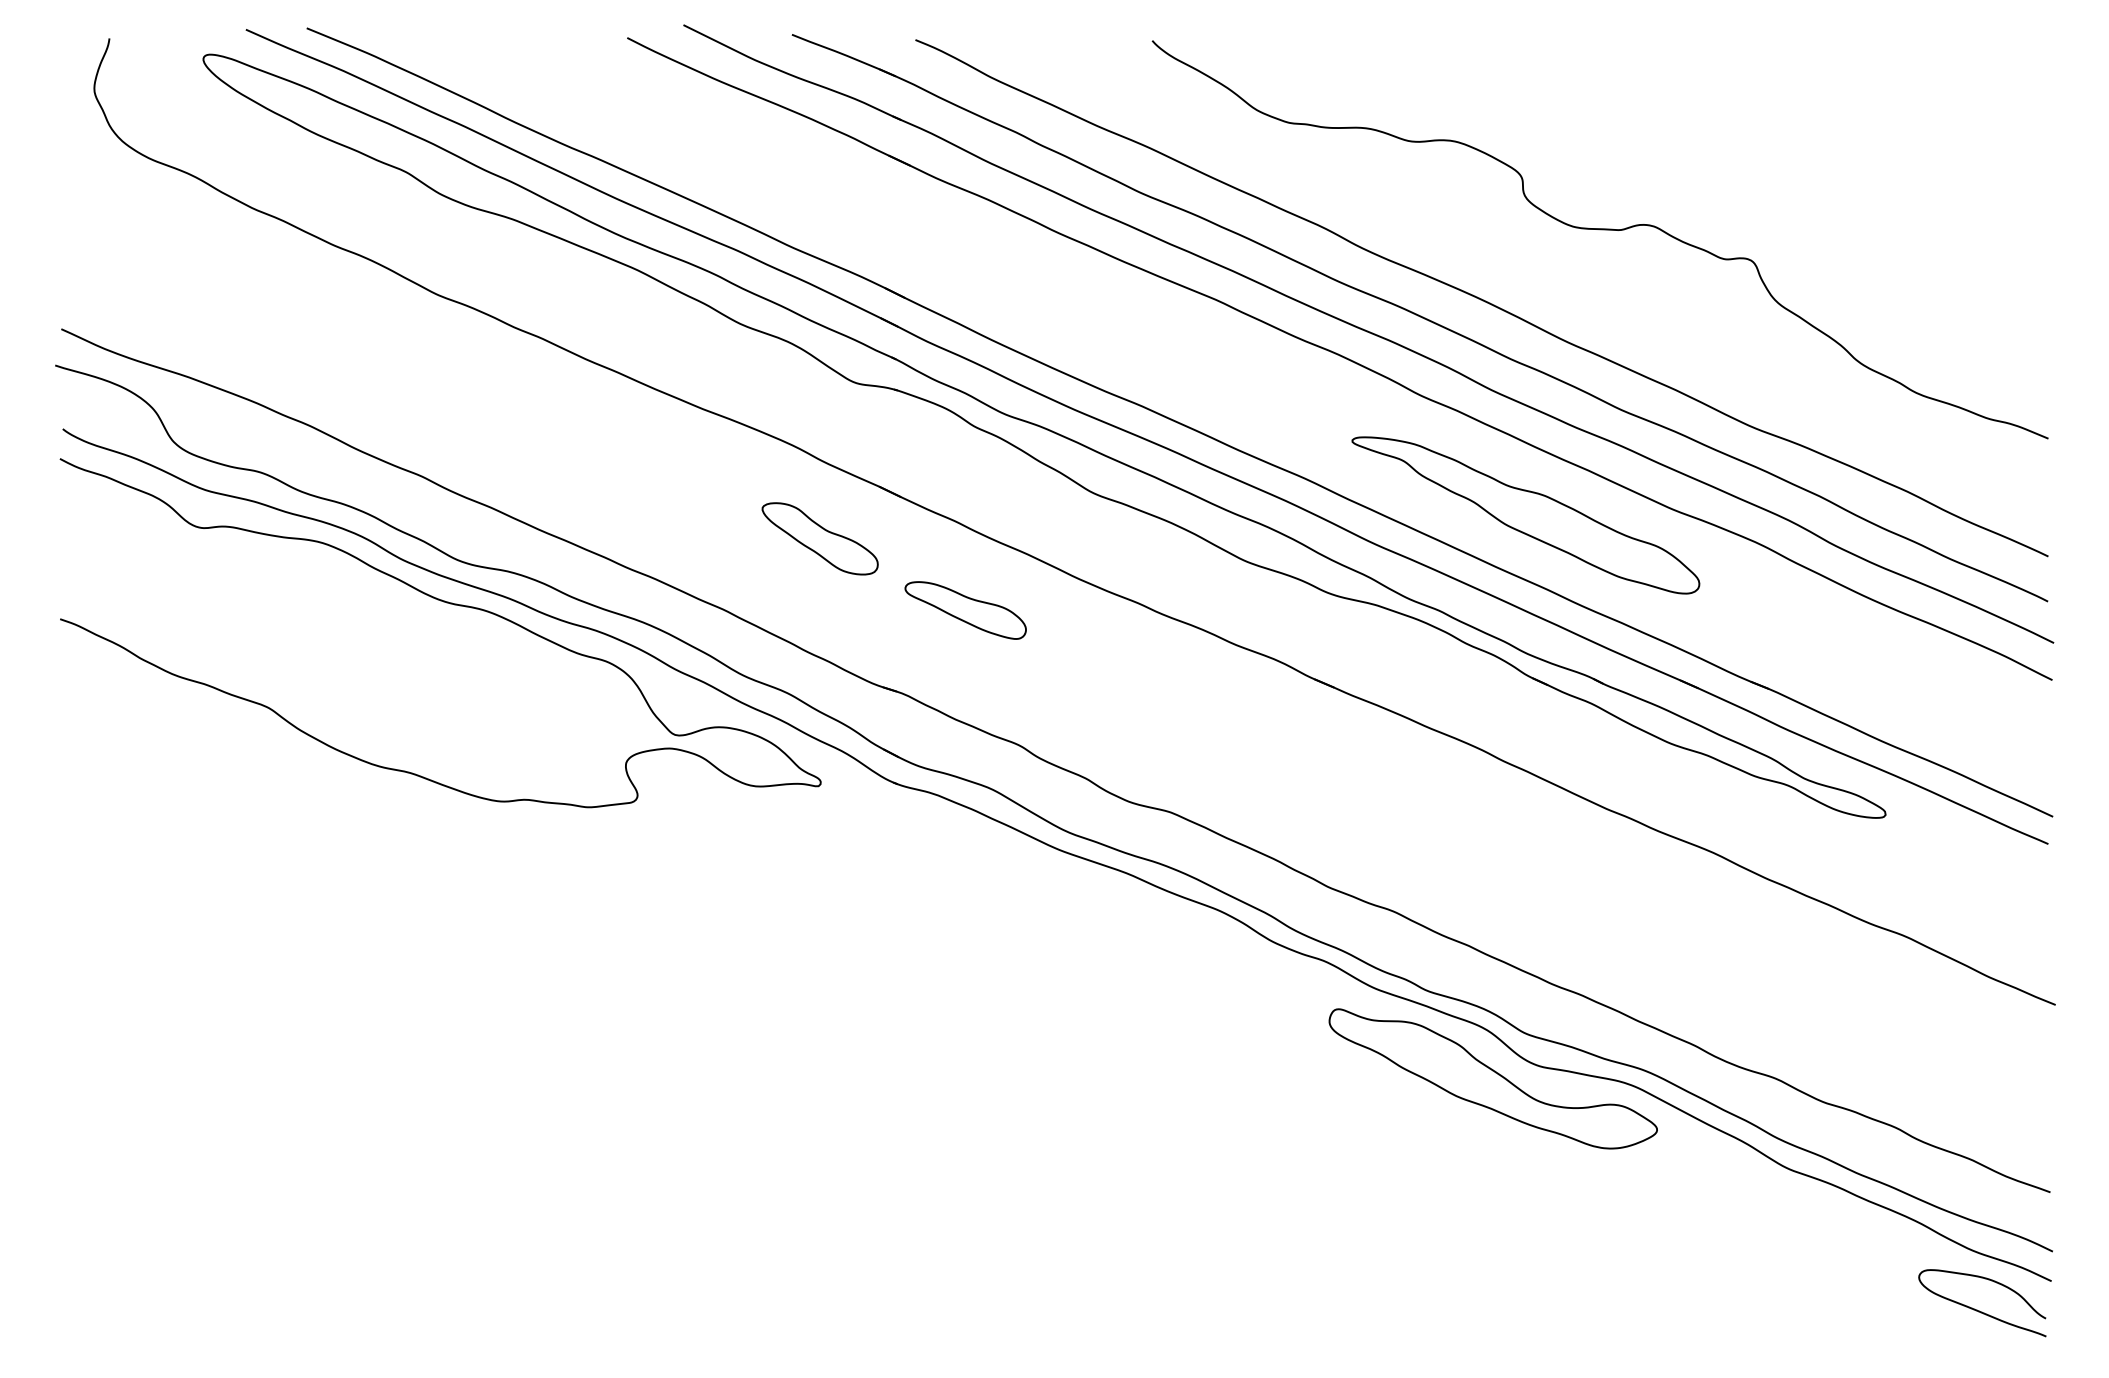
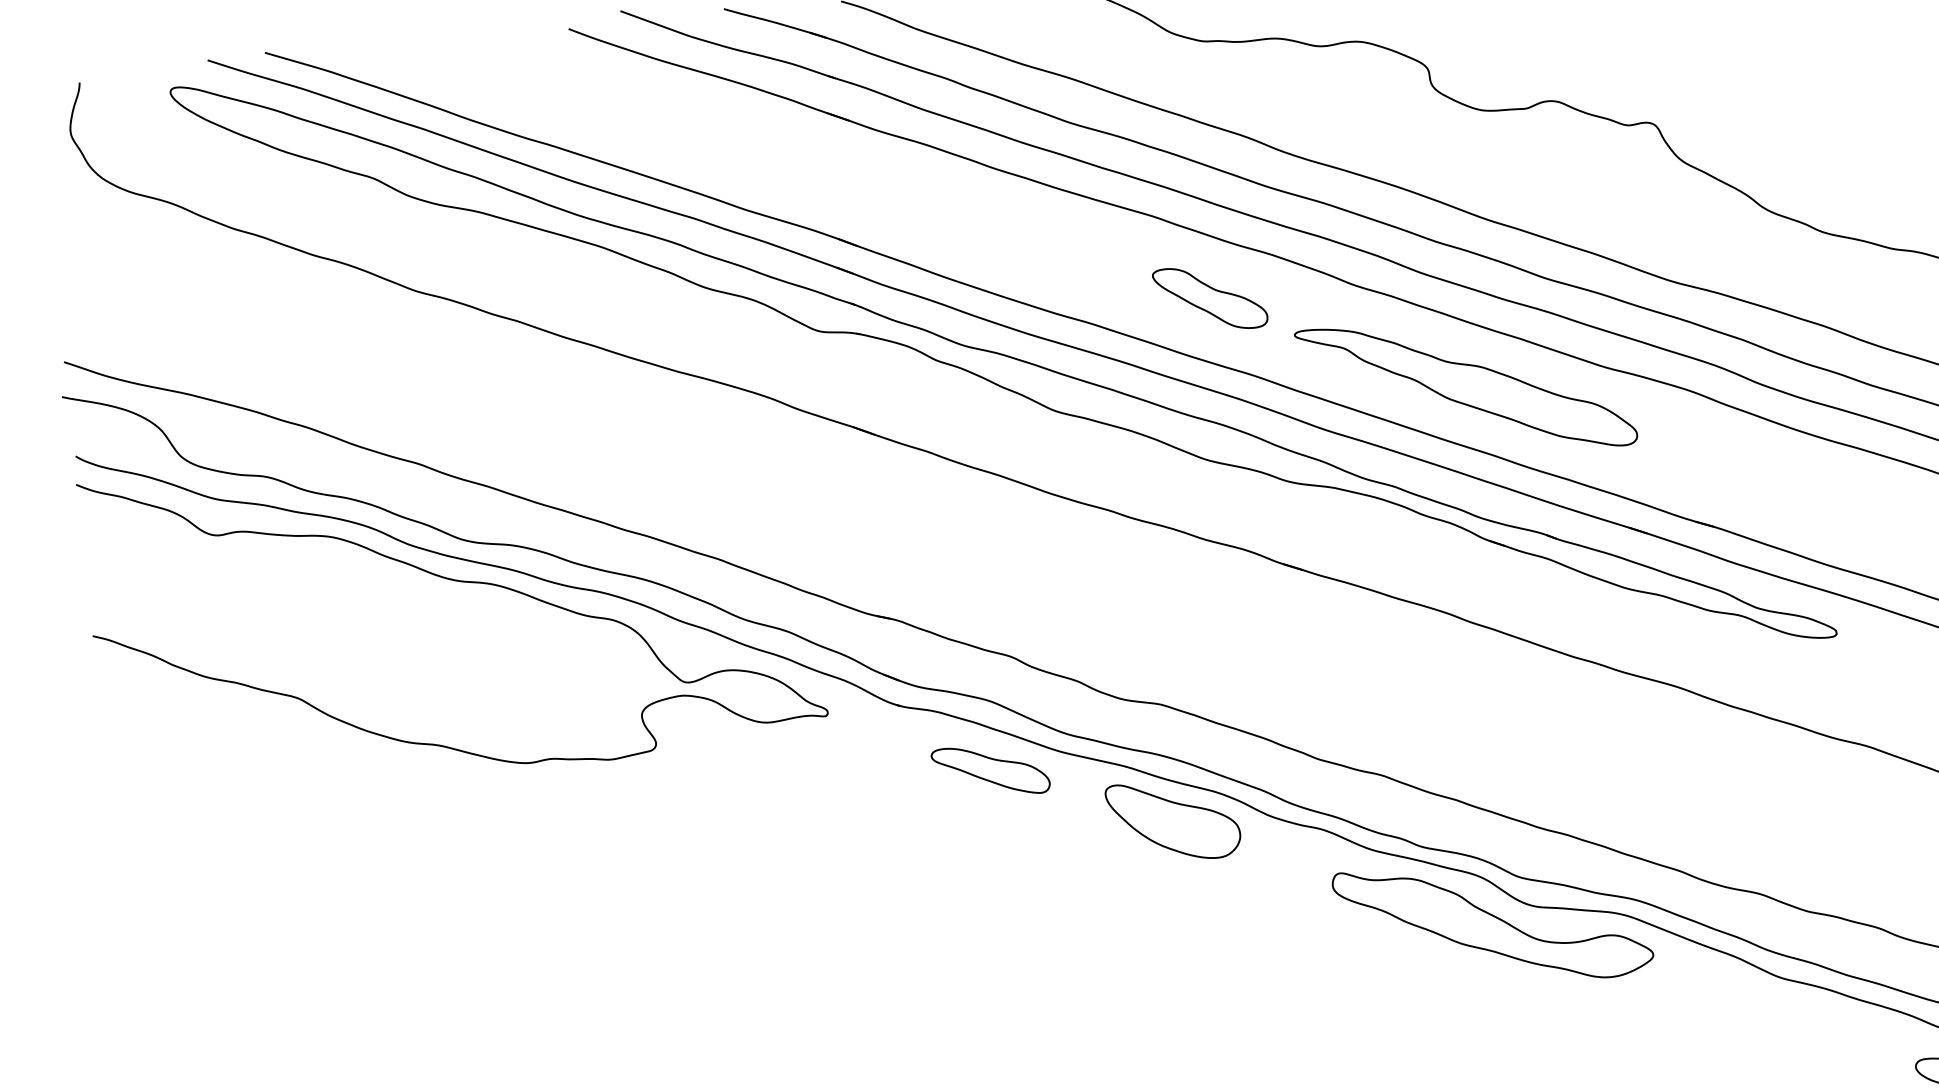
part: (819, 538) -> (1209, 298), moved
part: (965, 610) -> (990, 771), moved
part: (1170, 934) -> (1173, 820), added

